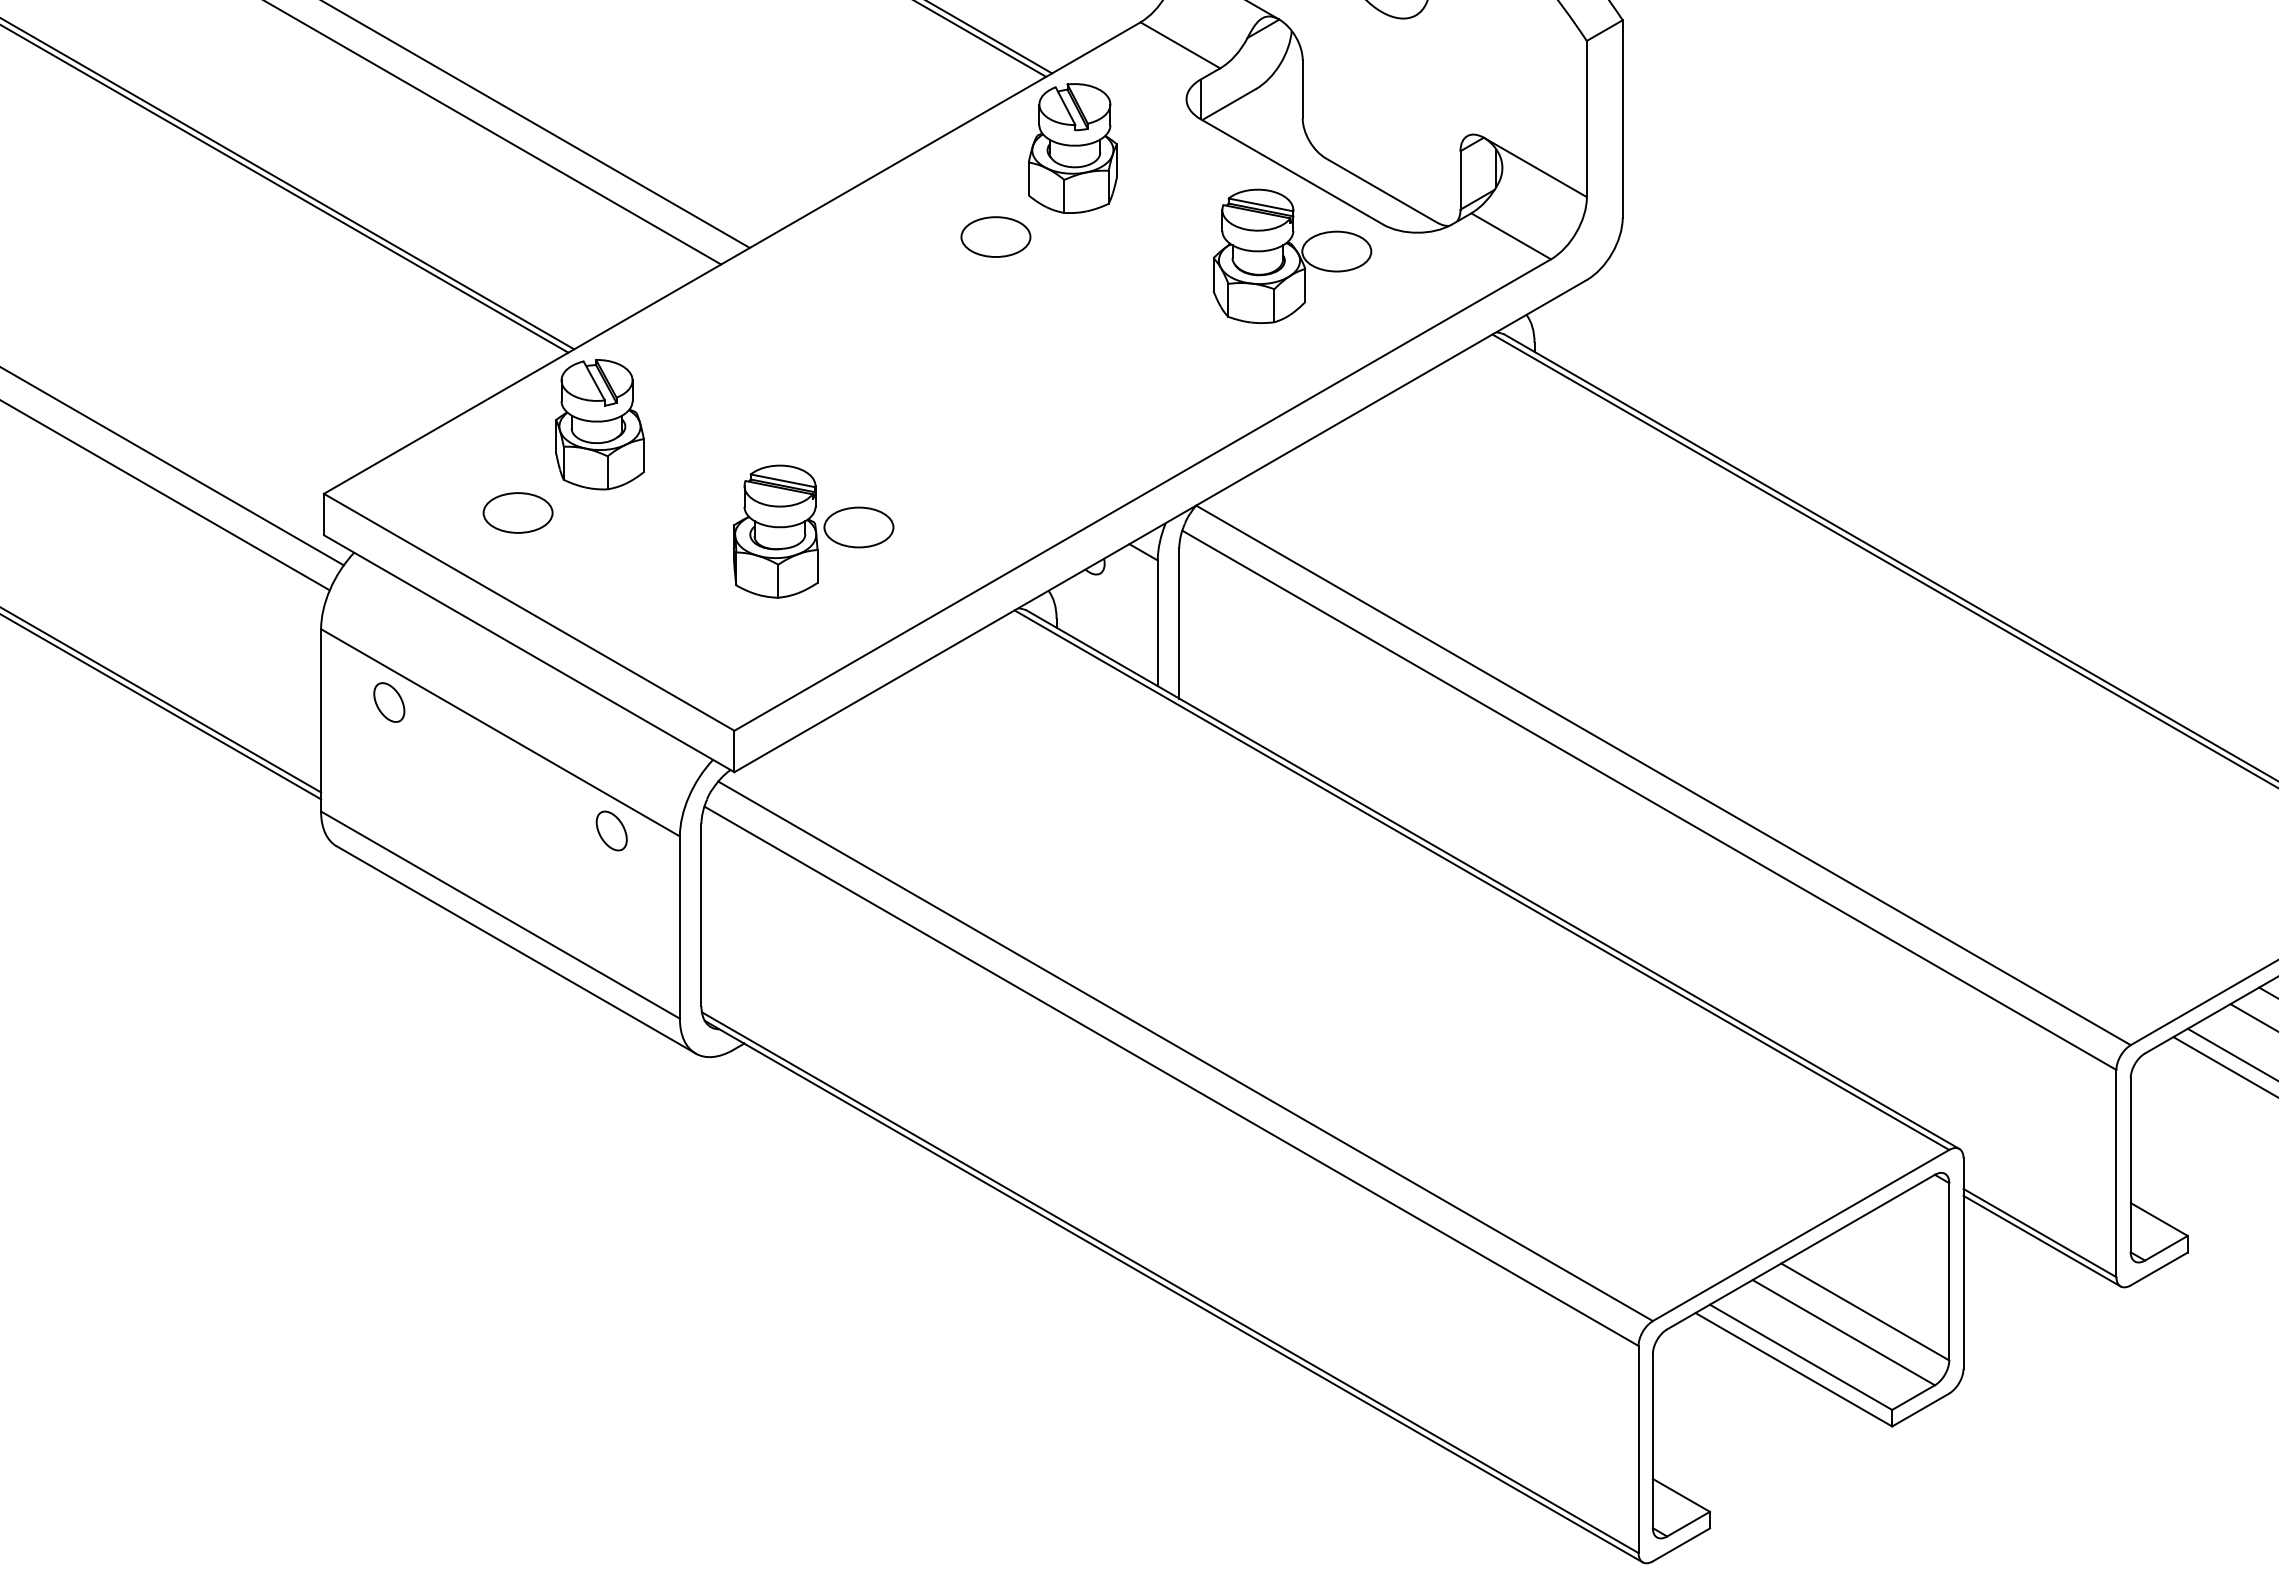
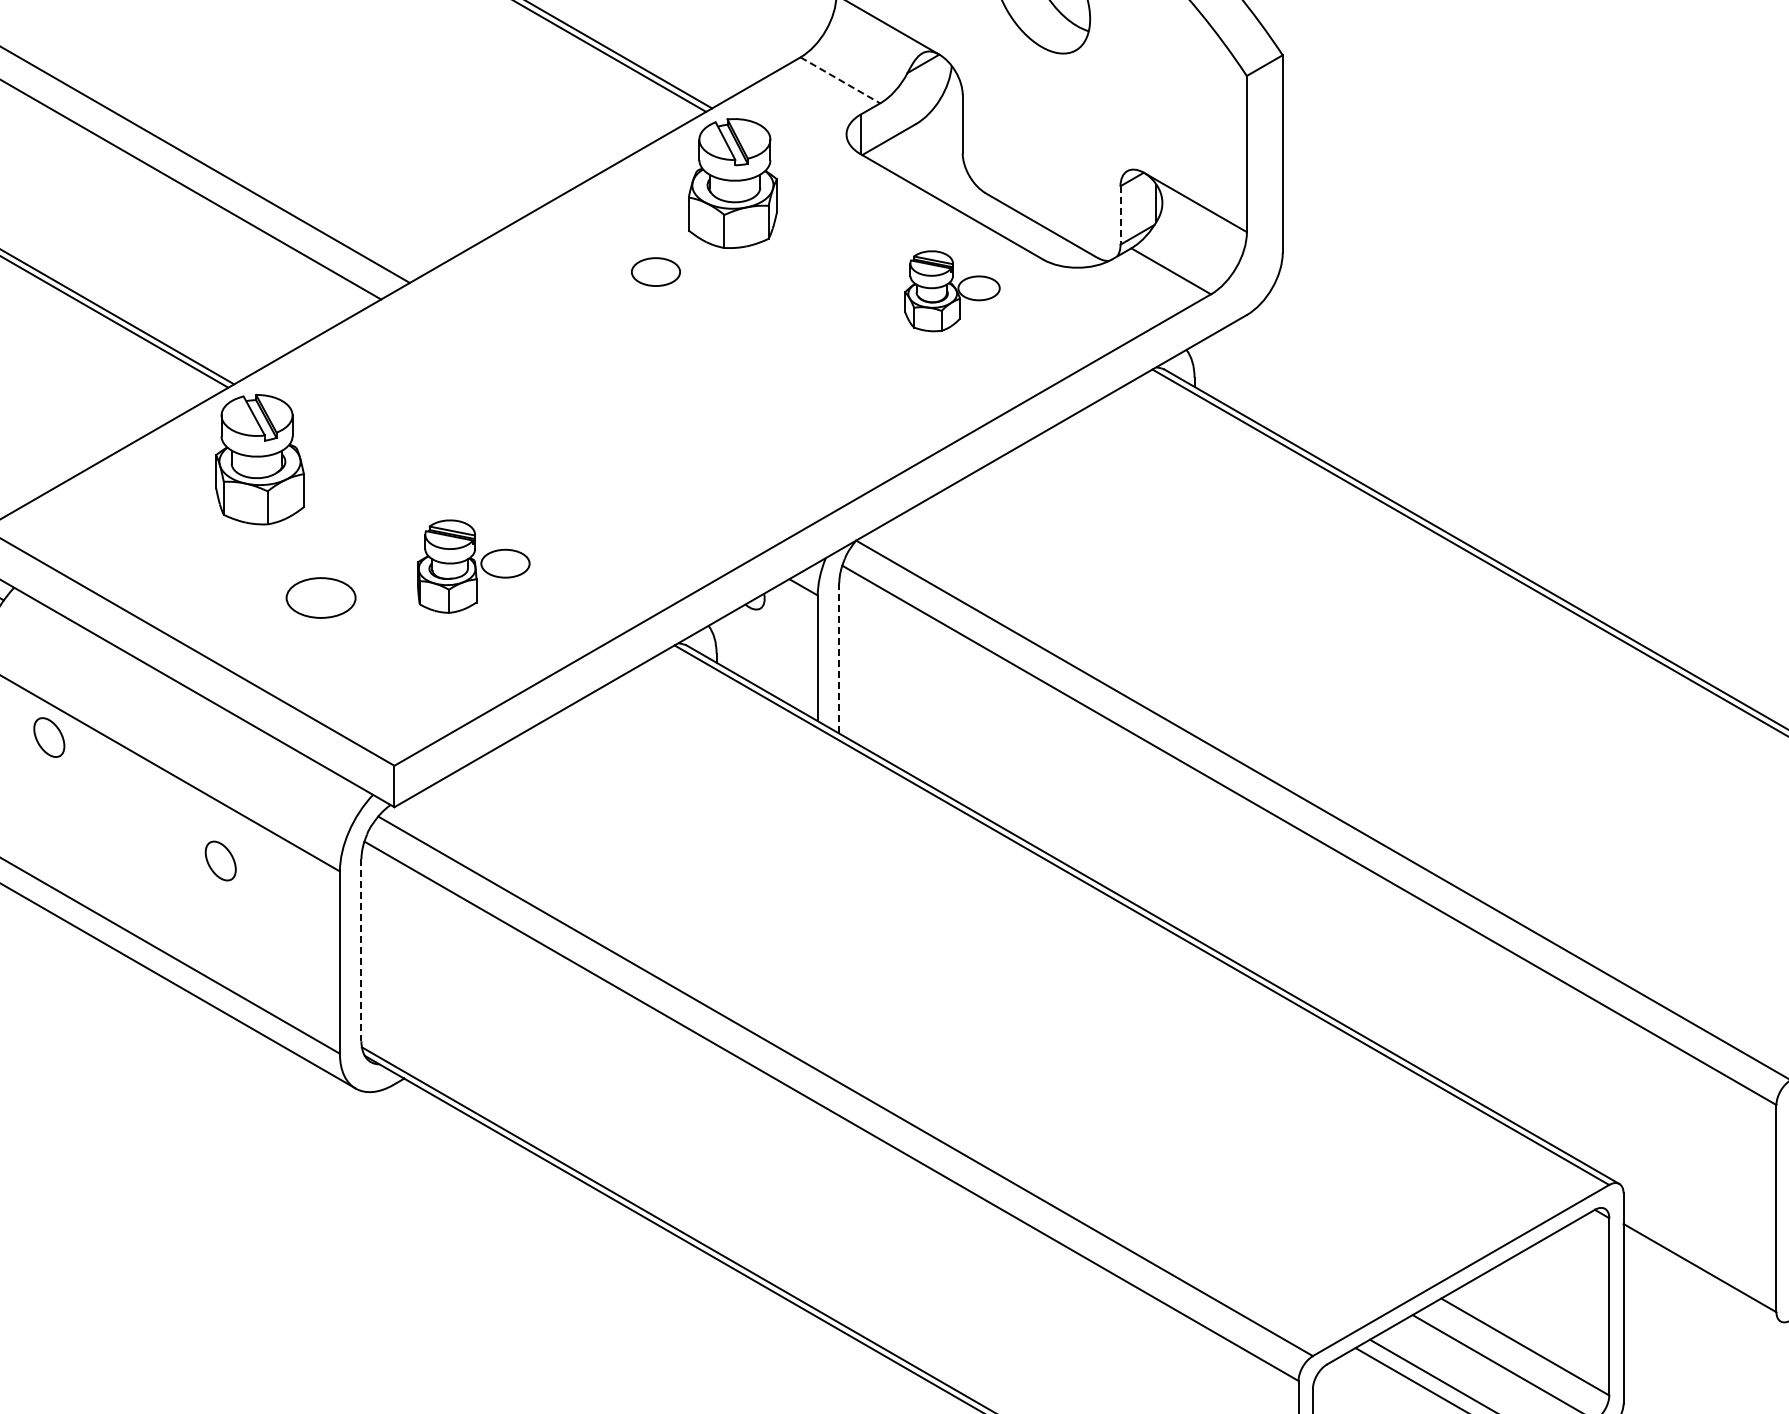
line: (1180, 45) -> (840, 80), solid -> dashed
line: (1460, 180) -> (1120, 215), solid -> dashed
part: (995, 236) -> (655, 271), size x0.7
part: (1292, 255) -> (952, 290), size x0.6
part: (517, 512) -> (320, 597), moved
part: (813, 531) -> (473, 566), size x0.7
line: (1179, 623) -> (839, 658), solid -> dashed
part: (611, 830) -> (220, 860), moved
line: (701, 915) -> (361, 950), solid -> dashed
line: (2041, 1240) -> (1701, 1275), removed

